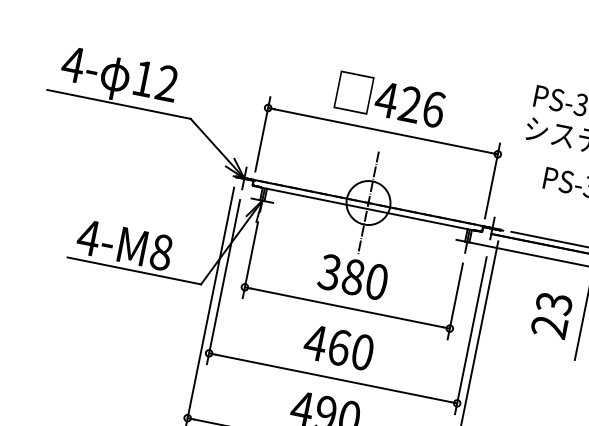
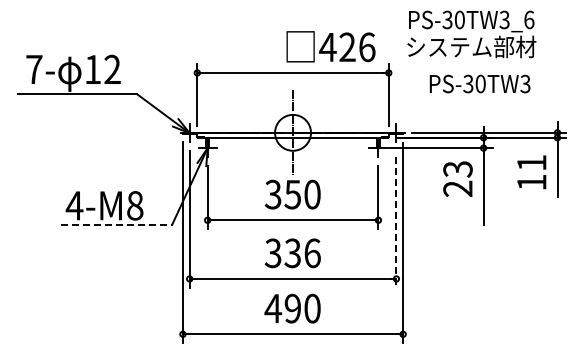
text: (73, 64) -> (34, 69), 4- -> 7-
text: (389, 99) -> (330, 46), moved
line: (134, 271) -> (116, 225), solid -> dashed
text: (352, 276) -> (292, 194), 380 -> 350
text: (551, 314) -> (457, 178), moved
line: (470, 336) -> (396, 223), solid -> dashed
text: (338, 347) -> (292, 253), 460 -> 336

